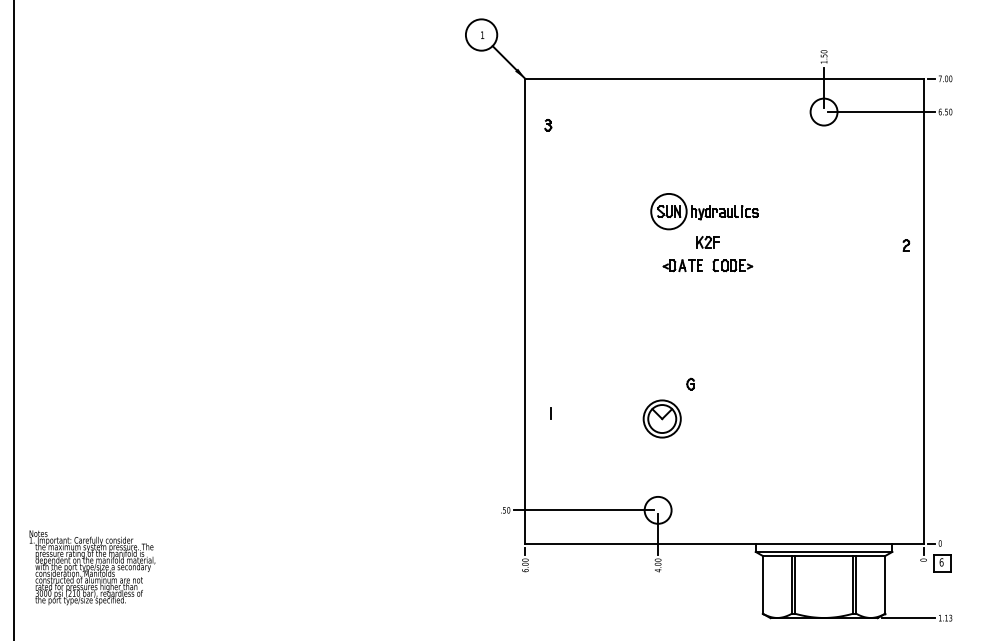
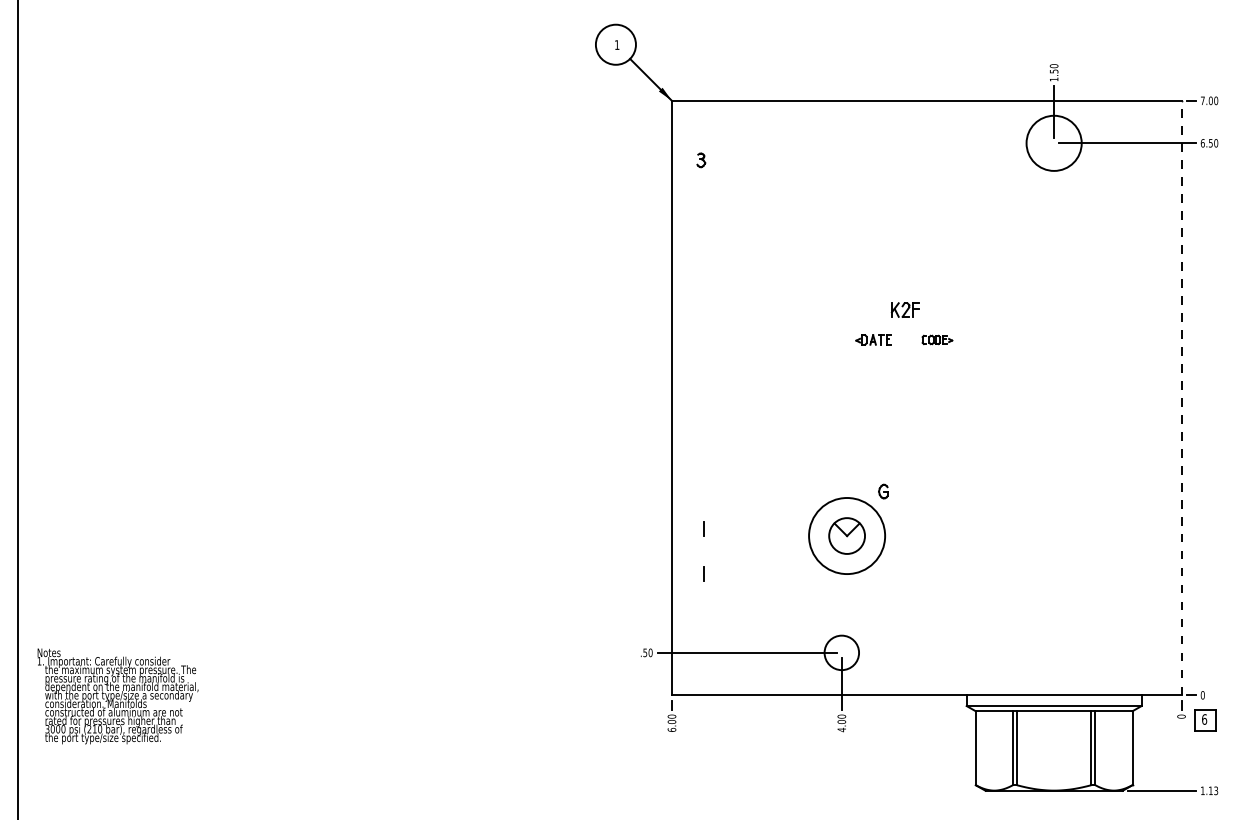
circle: (823, 112) -> (1053, 143), size x1.6
part: (704, 211) -> (901, 270), removed
part: (906, 245) -> (1159, 313), removed
part: (682, 265) -> (873, 339), size x0.7
part: (732, 265) -> (937, 339), size x0.6
line: (923, 310) -> (1181, 397), solid -> dashed
circle: (661, 418) -> (846, 535), size x1.6
line: (550, 448) -> (703, 573), added
text: (91, 567) -> (117, 696), moved

